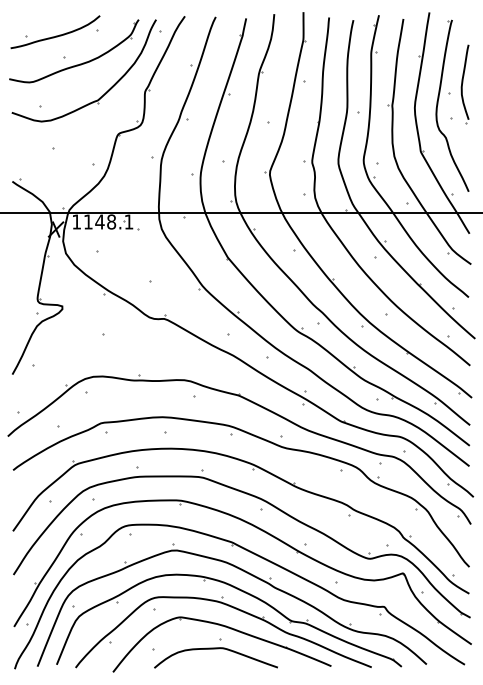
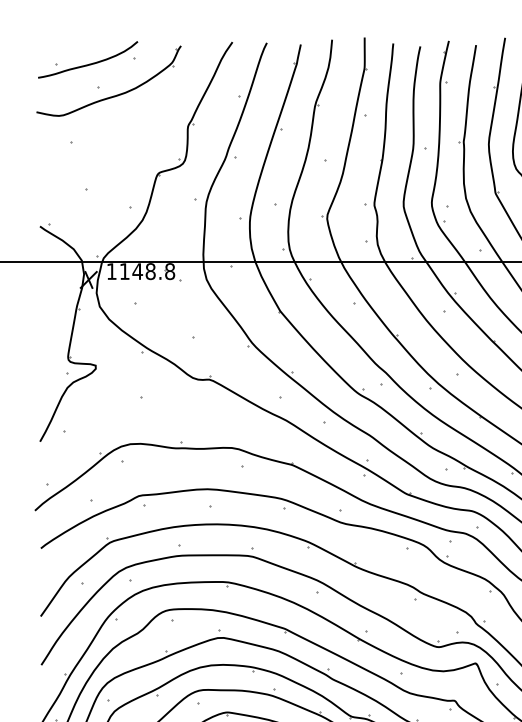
part: (107, 90) -> (146, 124), removed
text: (128, 221) -> (169, 270), 1148.1 -> 1148.8

